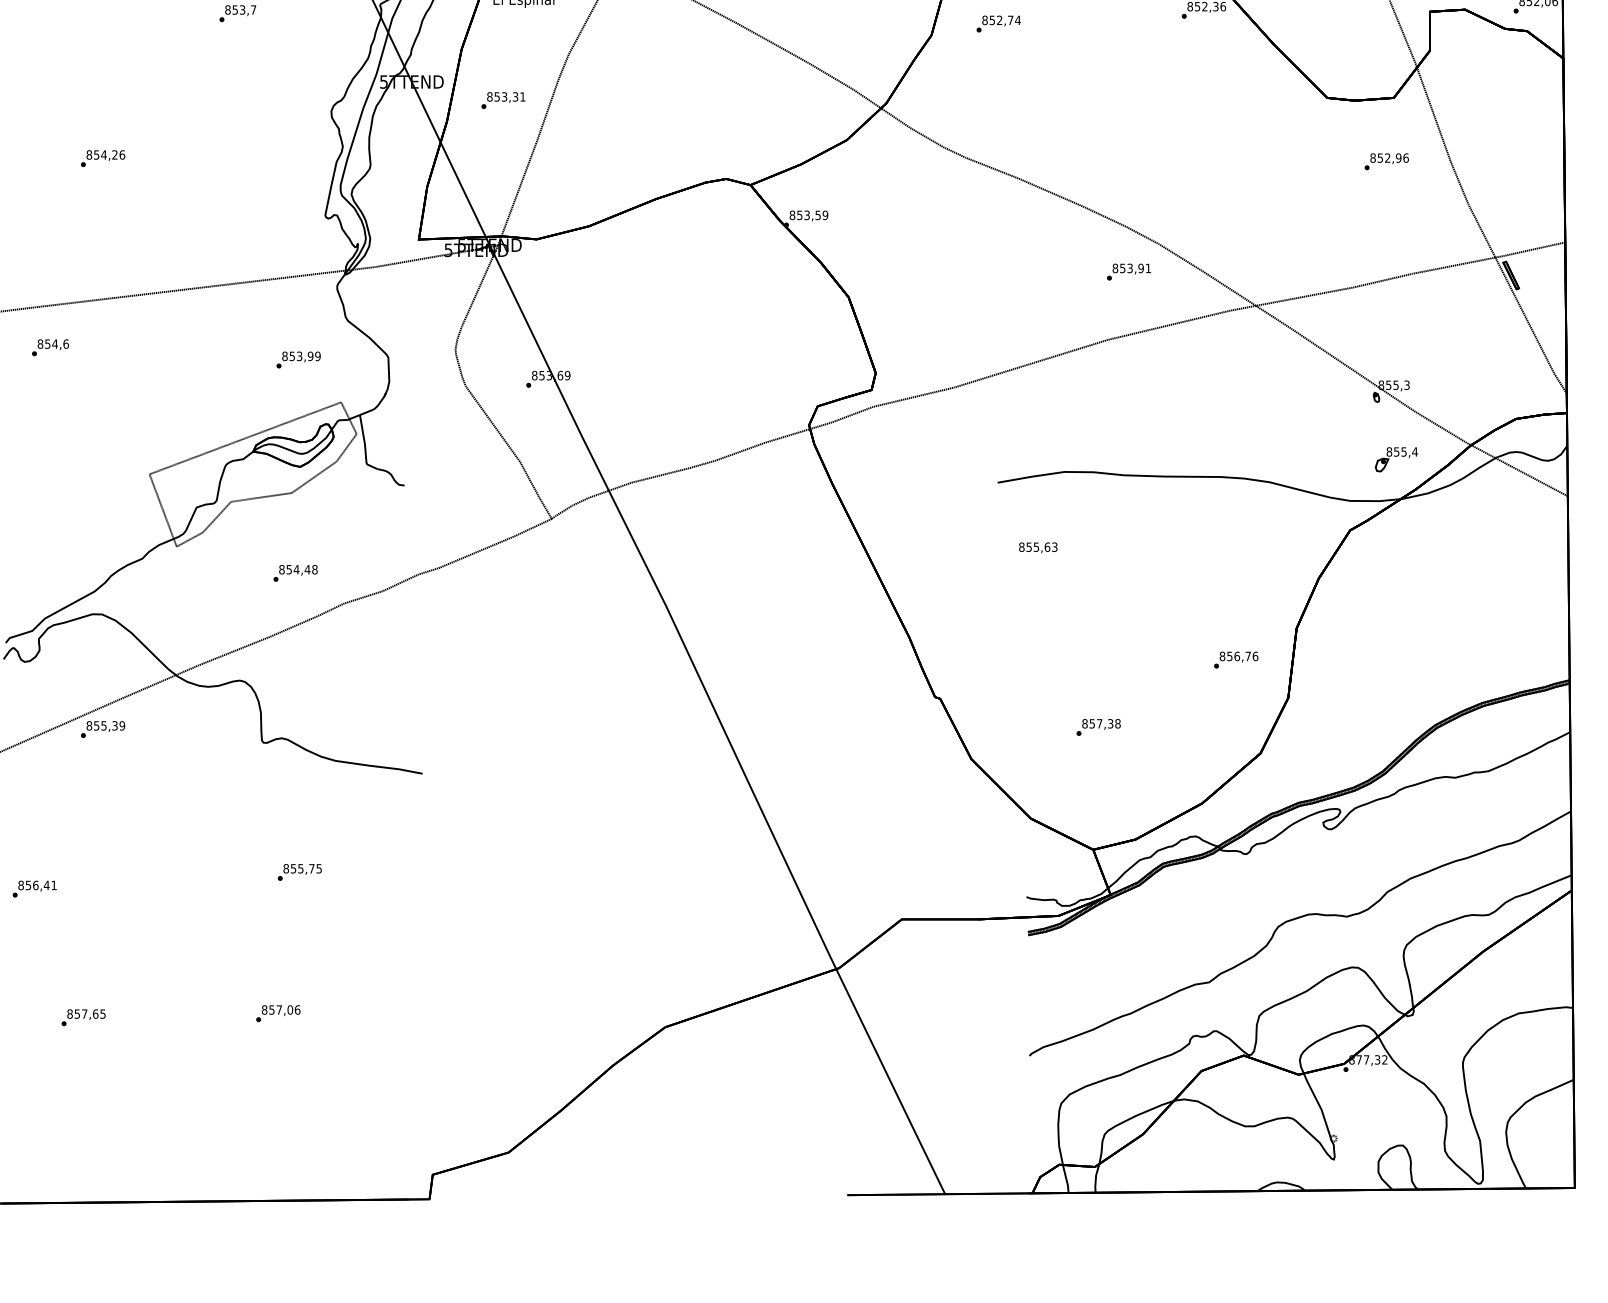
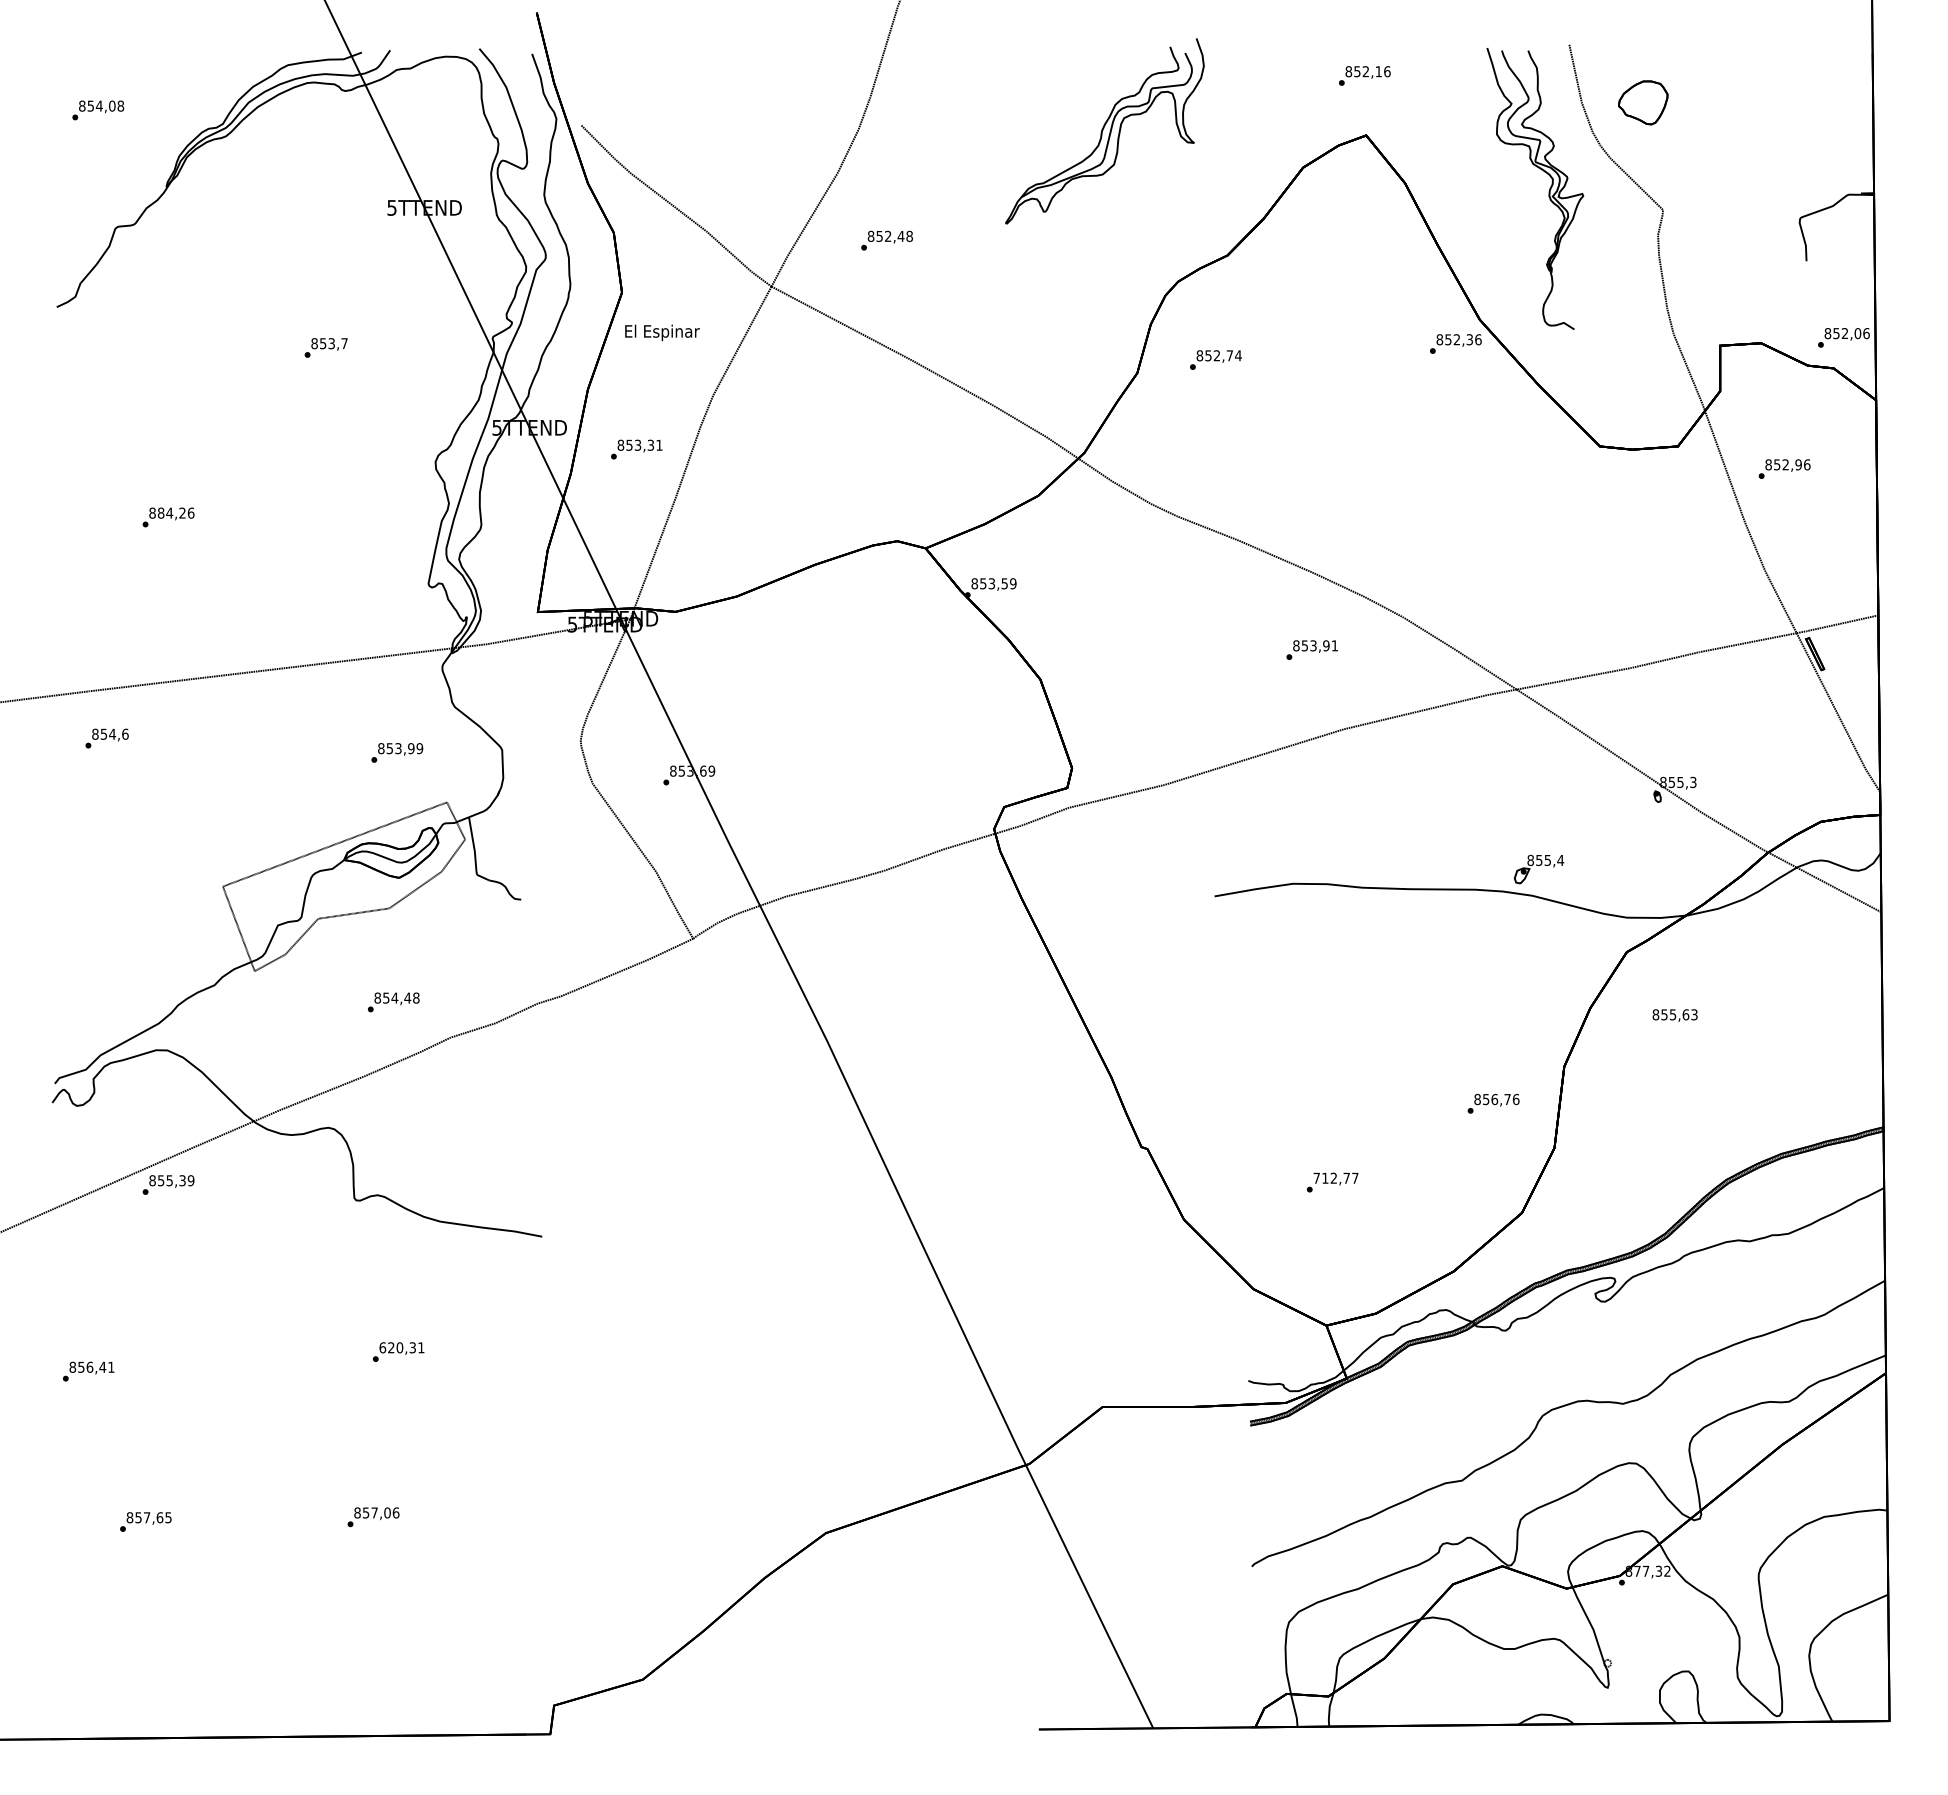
text: (96, 154) -> (160, 512), 854,26 -> 884,26
text: (1386, 161) -> (1784, 468), moved
text: (1128, 271) -> (1311, 649), moved
part: (1396, 459) -> (1538, 869), moved
text: (1037, 547) -> (1674, 1015), moved
text: (1101, 723) -> (1335, 1177), 857,38 -> 712,77
text: (302, 868) -> (401, 1347), 855,75 -> 620,31

